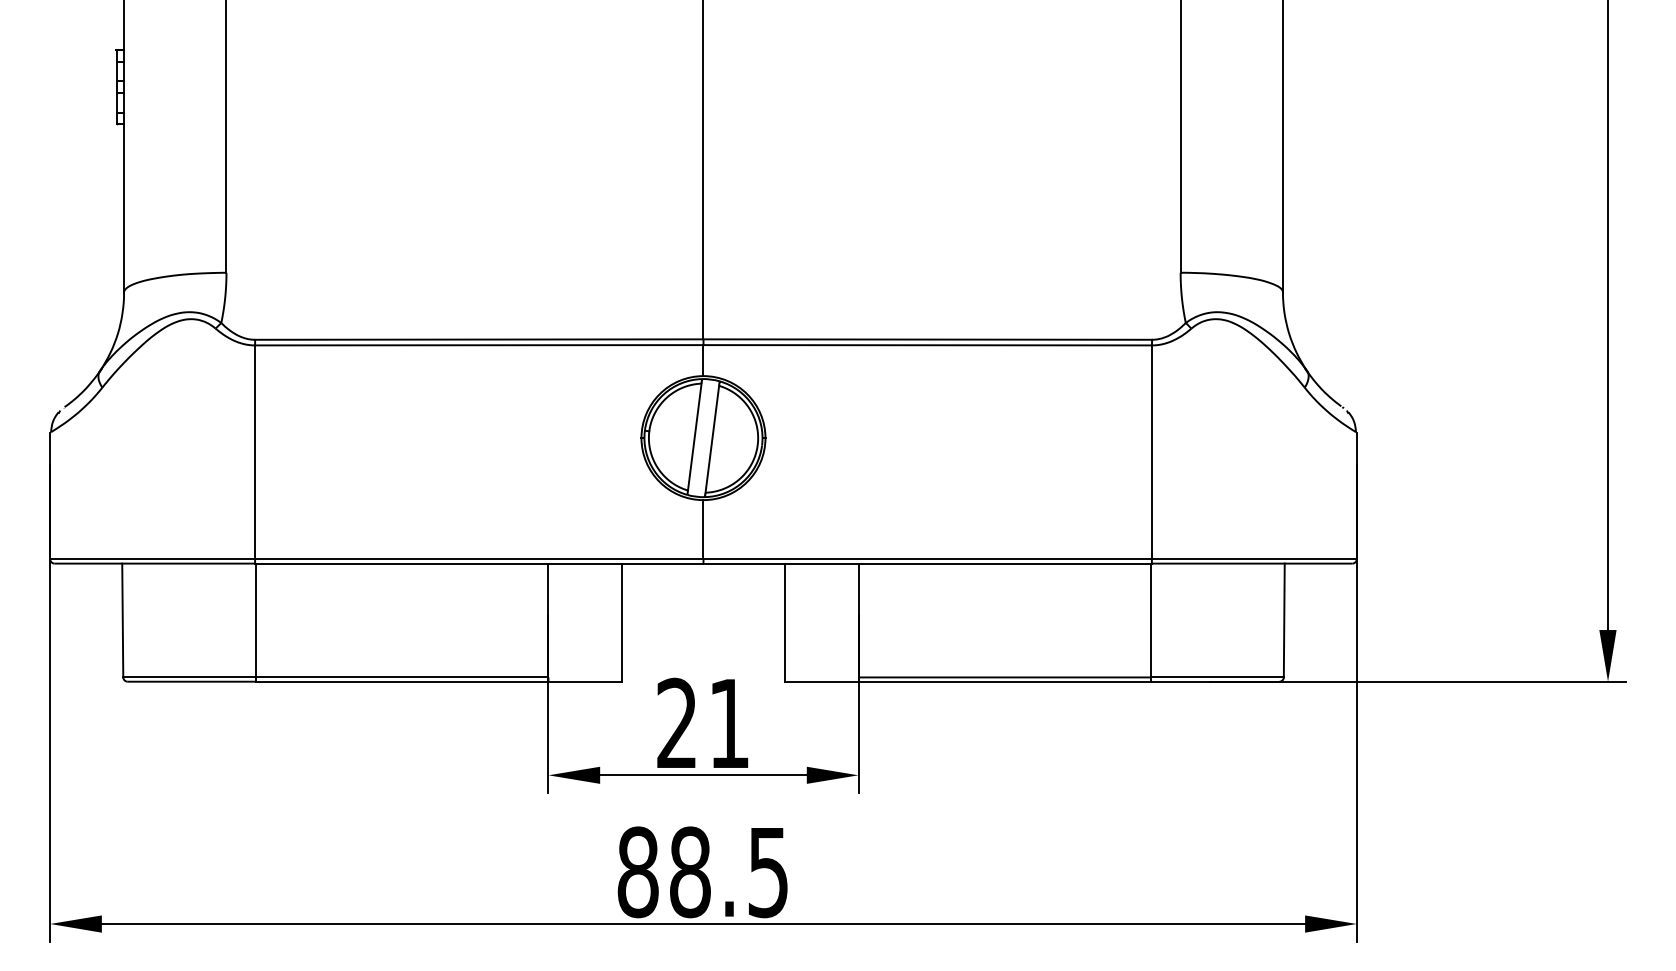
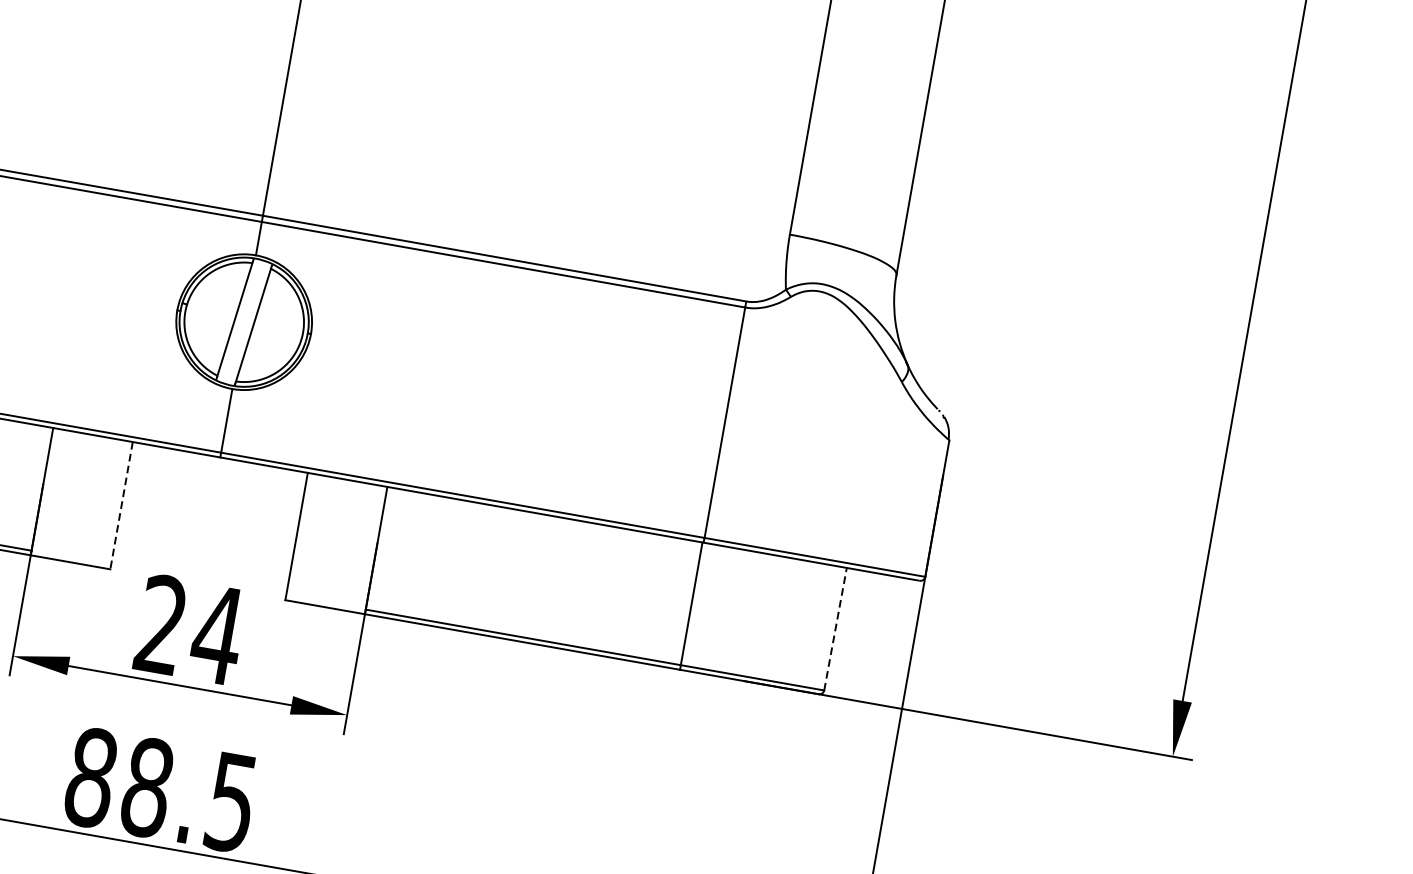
line: (1284, 620) -> (835, 629), solid -> dashed
line: (622, 623) -> (121, 506), solid -> dashed
text: (728, 723) -> (216, 634), 21 -> 24

